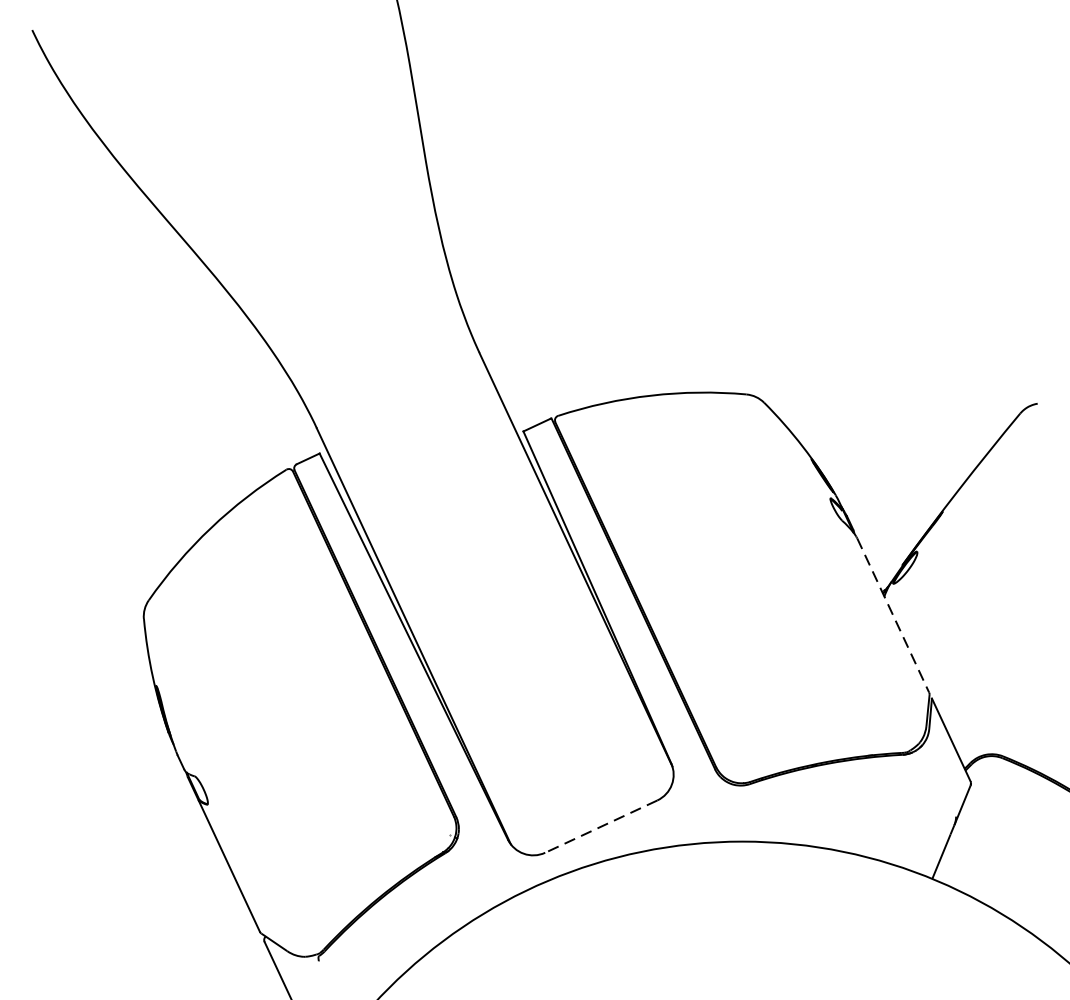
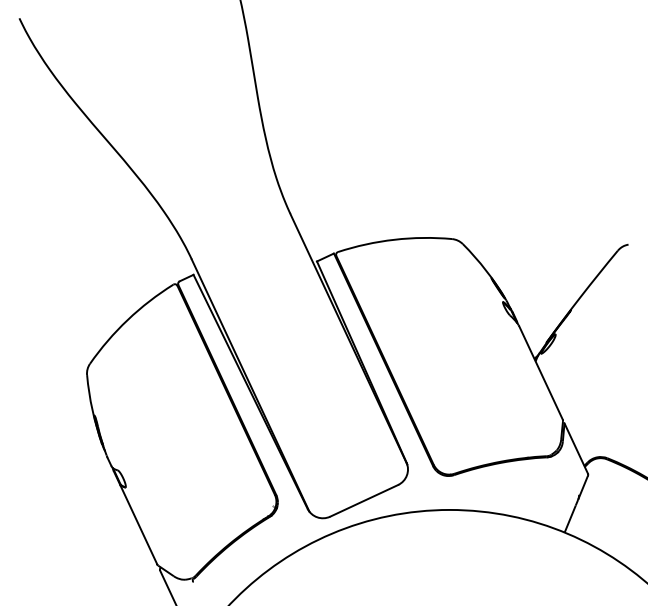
line: (894, 616) -> (541, 373), dashed -> solid
line: (600, 827) -> (363, 501), dashed -> solid

